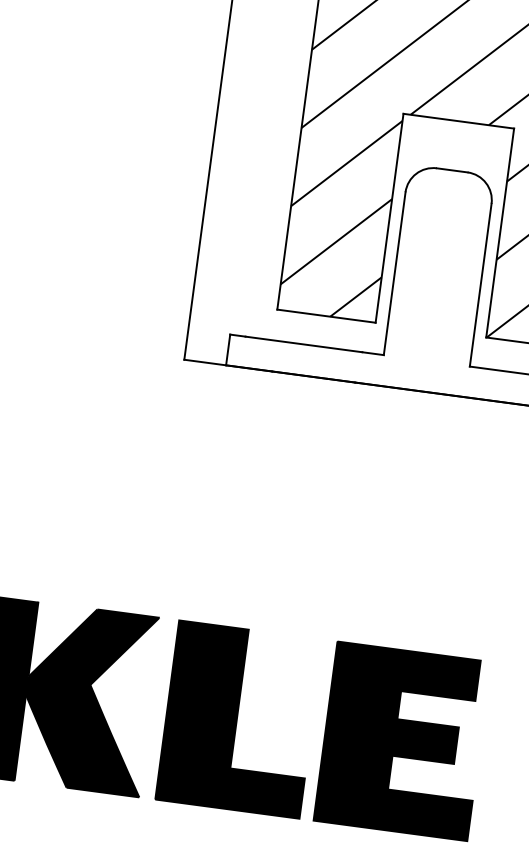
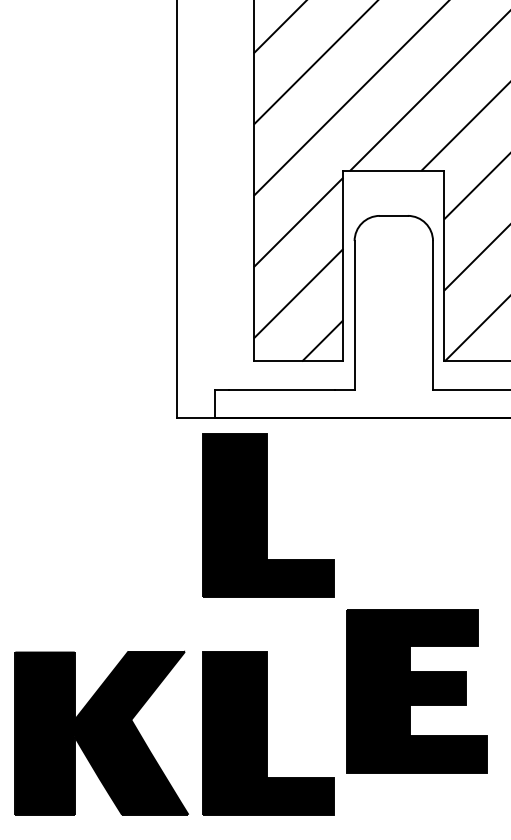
part: (270, 480) -> (268, 515), added
part: (401, 741) -> (416, 691), moved

